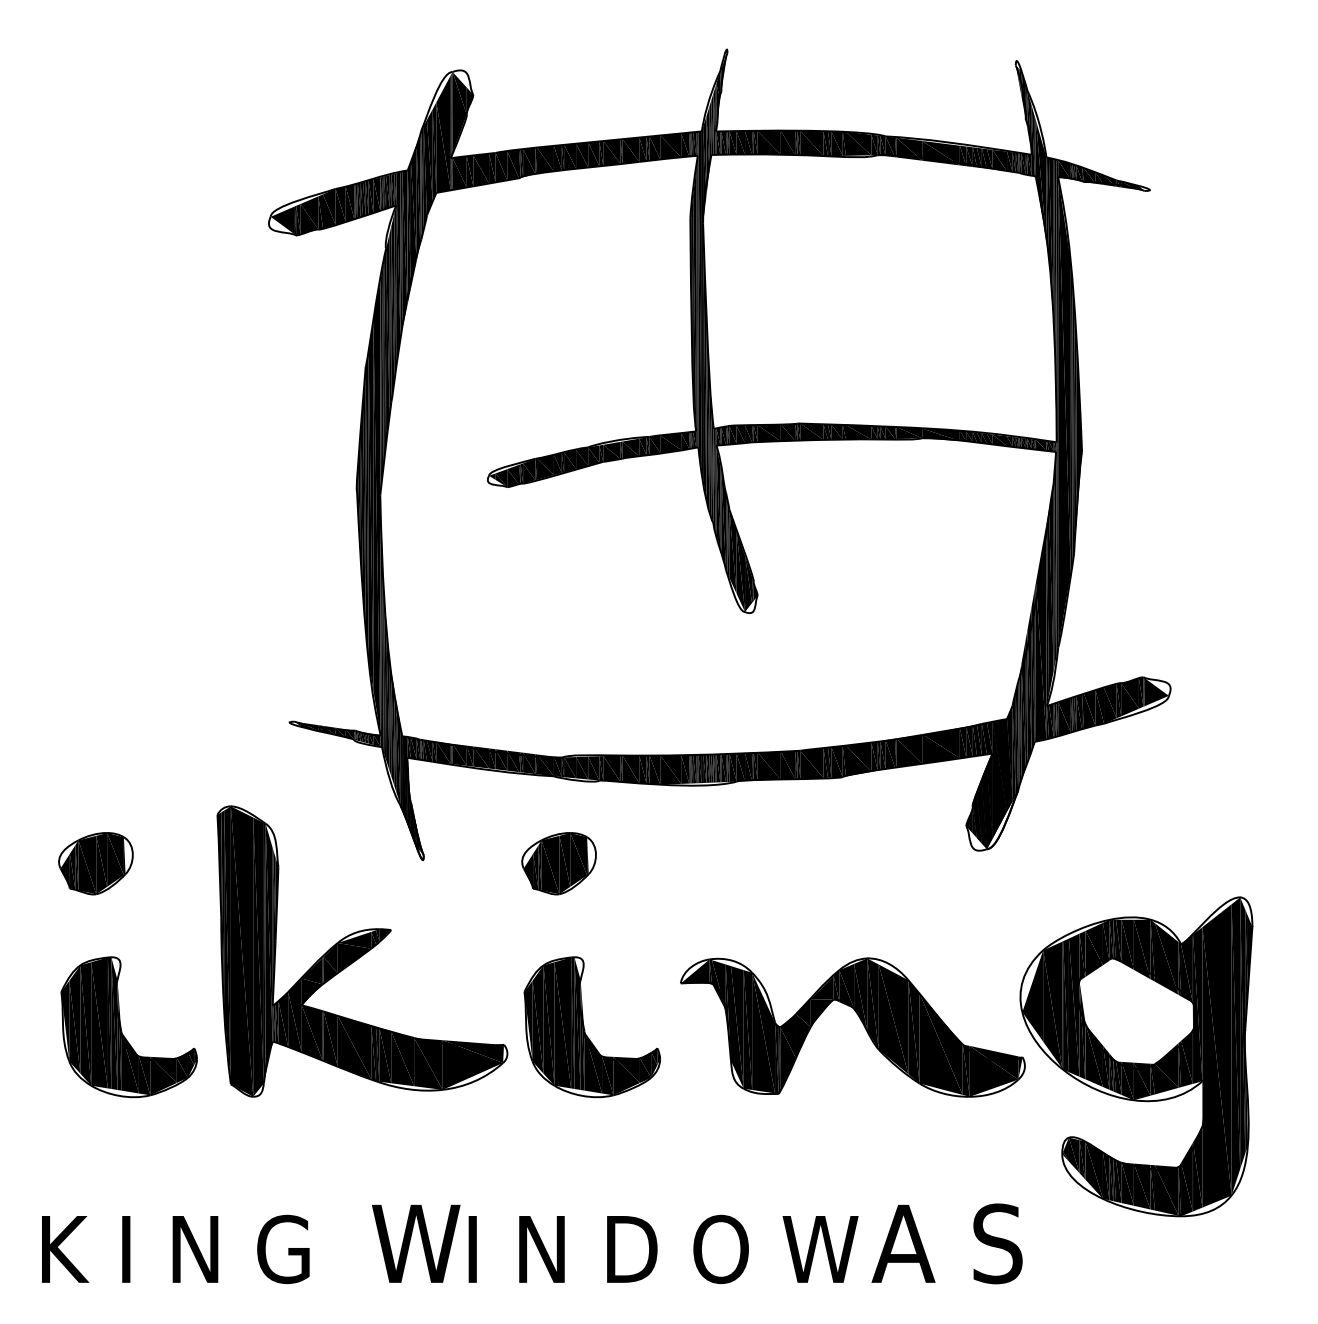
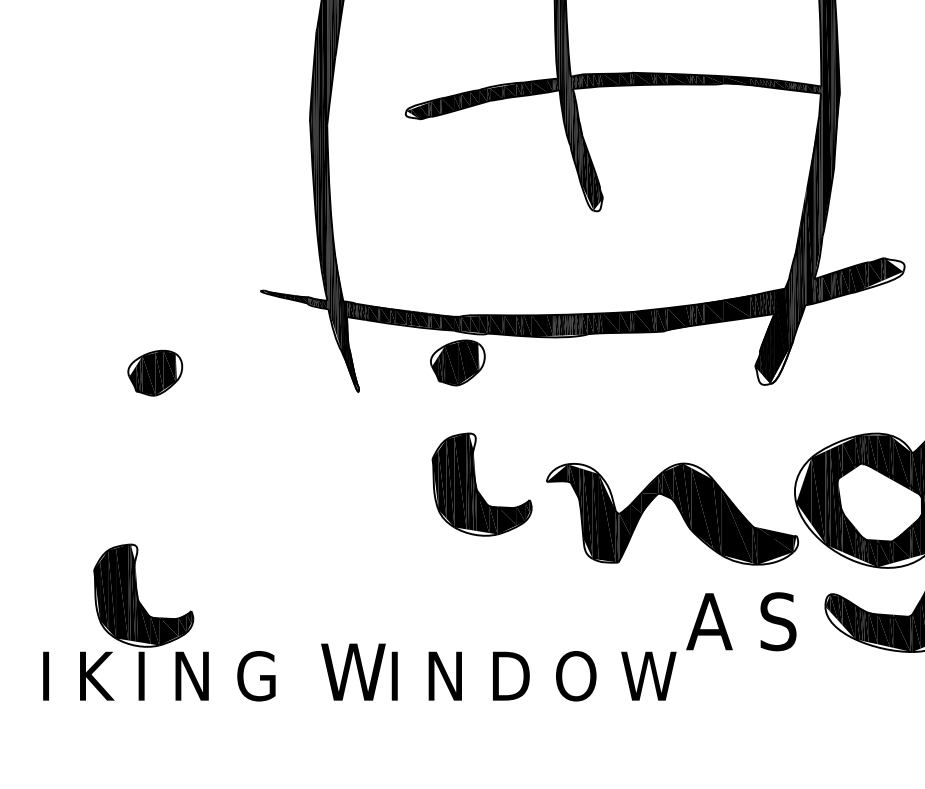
part: (95, 863) -> (154, 373), moved
part: (558, 863) -> (457, 362), moved
part: (362, 951) -> (314, 458), removed
part: (121, 1027) -> (138, 595), moved
part: (585, 1030) -> (477, 487), moved
text: (946, 1243) -> (740, 621), moved

